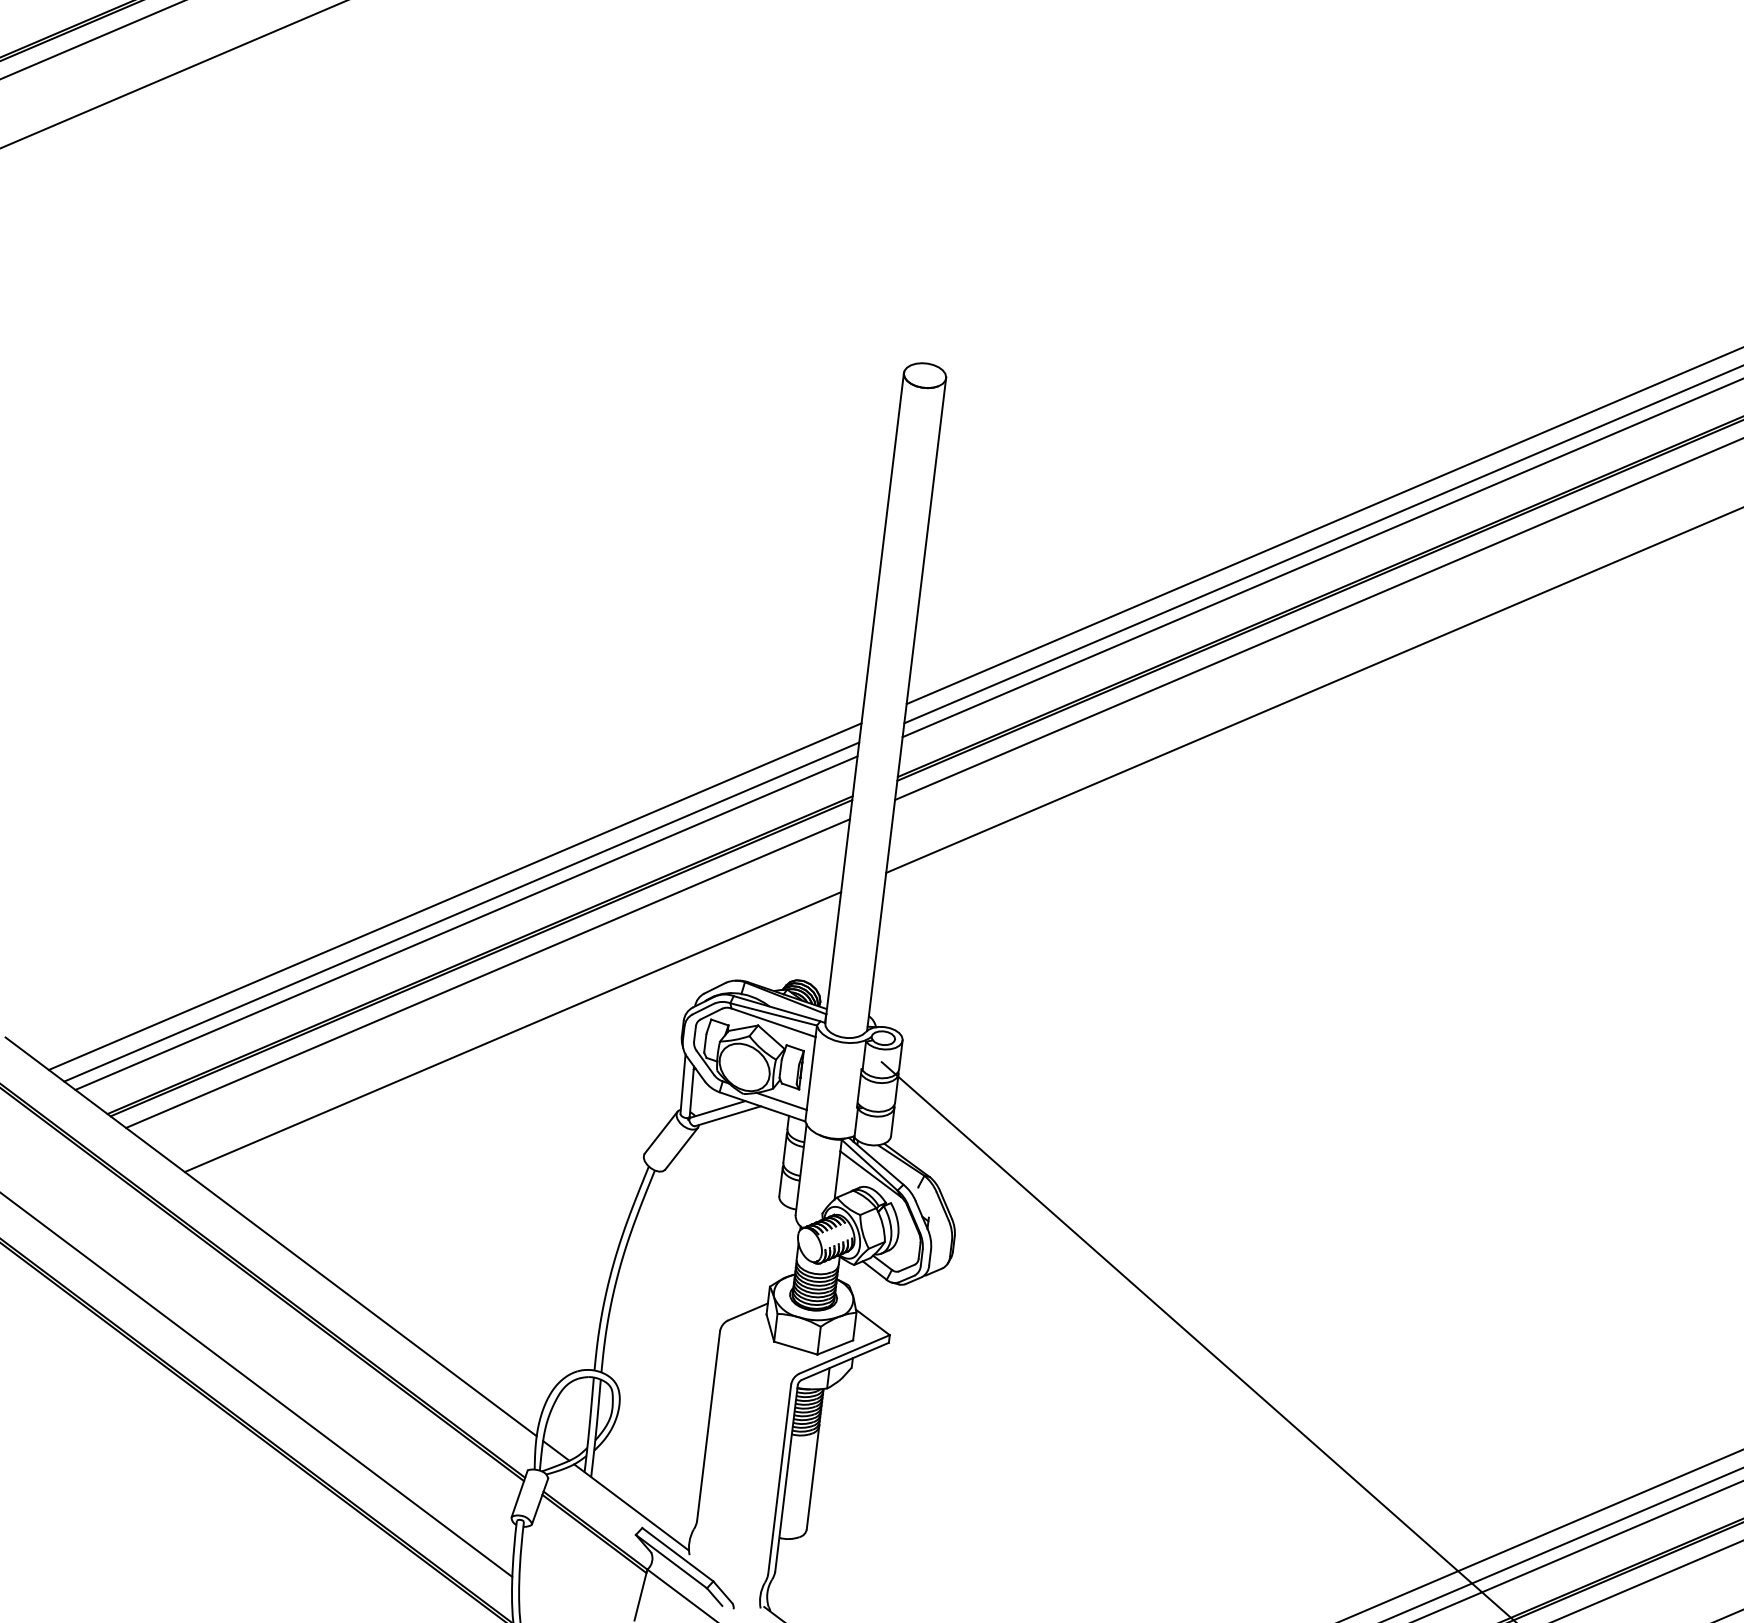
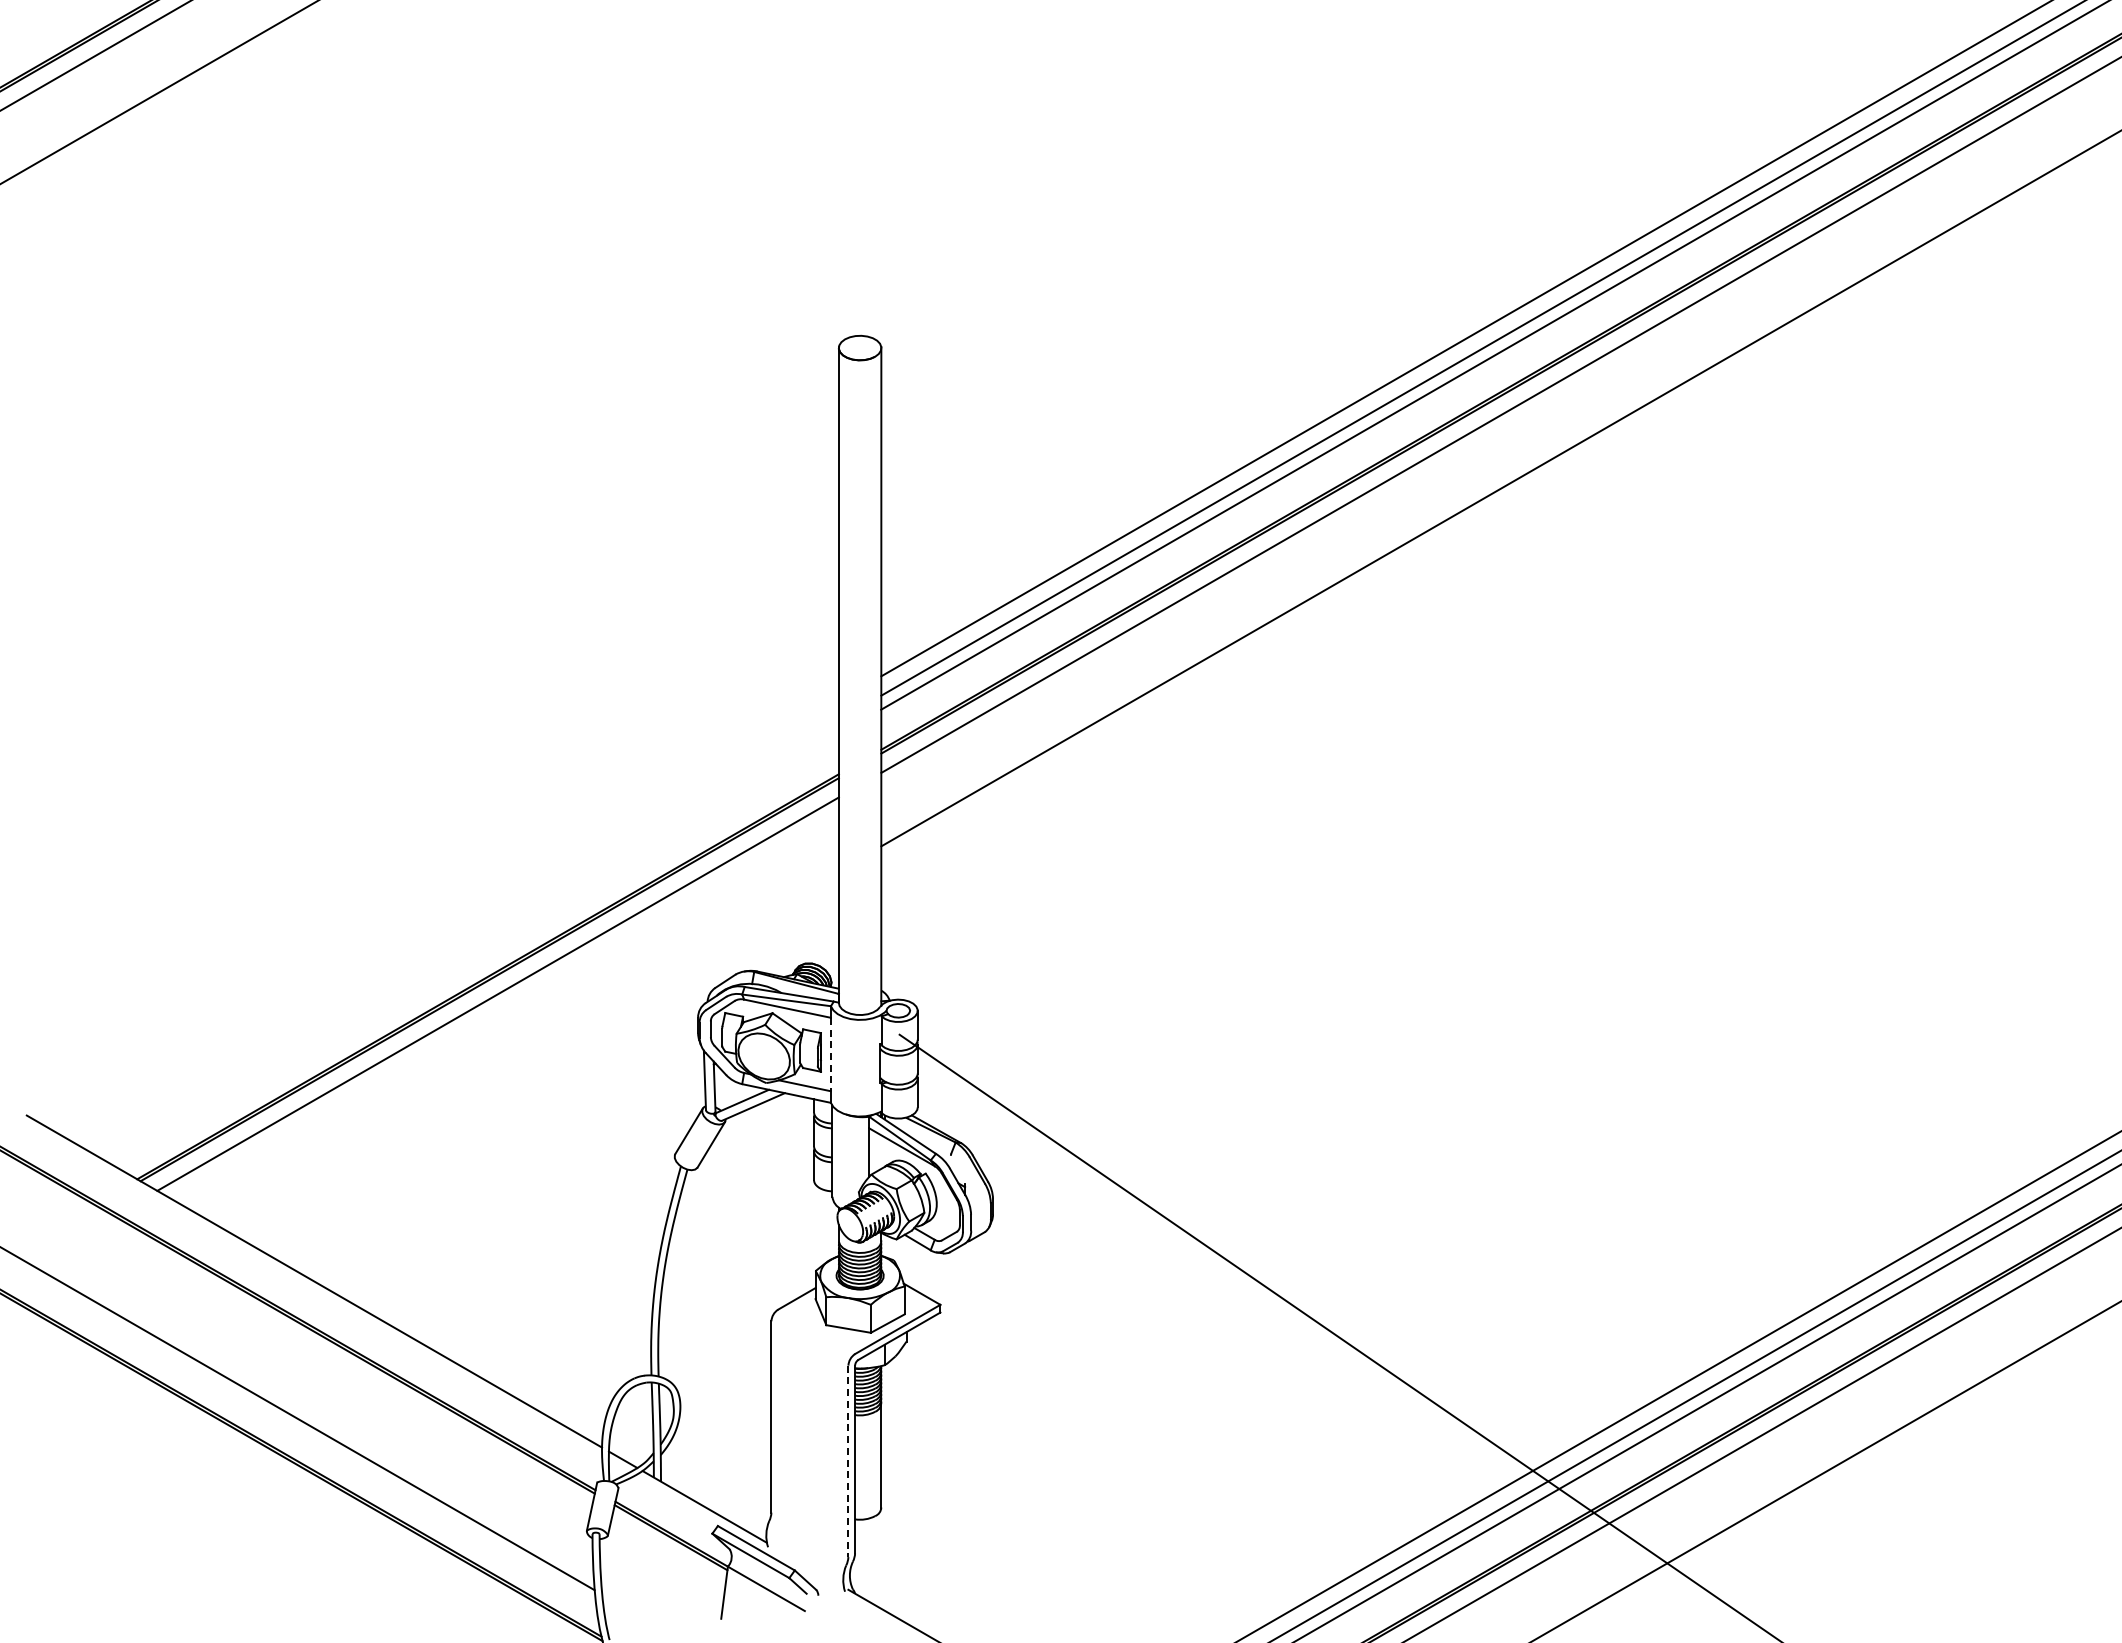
line: (454, 896) -> (455, 921), removed
line: (461, 912) -> (464, 936), removed
line: (466, 922) -> (470, 946), removed
line: (512, 1031) -> (529, 1048), removed
line: (810, 1073) -> (830, 1054), solid -> dashed
line: (779, 1479) -> (848, 1461), solid -> dashed

